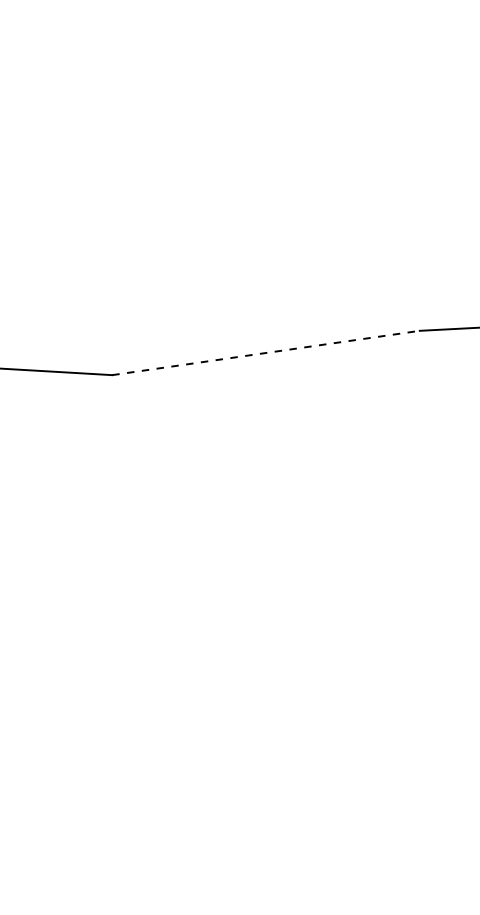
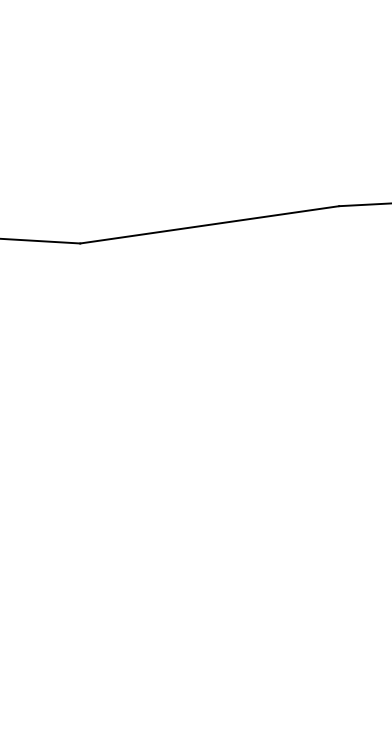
line: (266, 352) -> (210, 224), dashed -> solid

